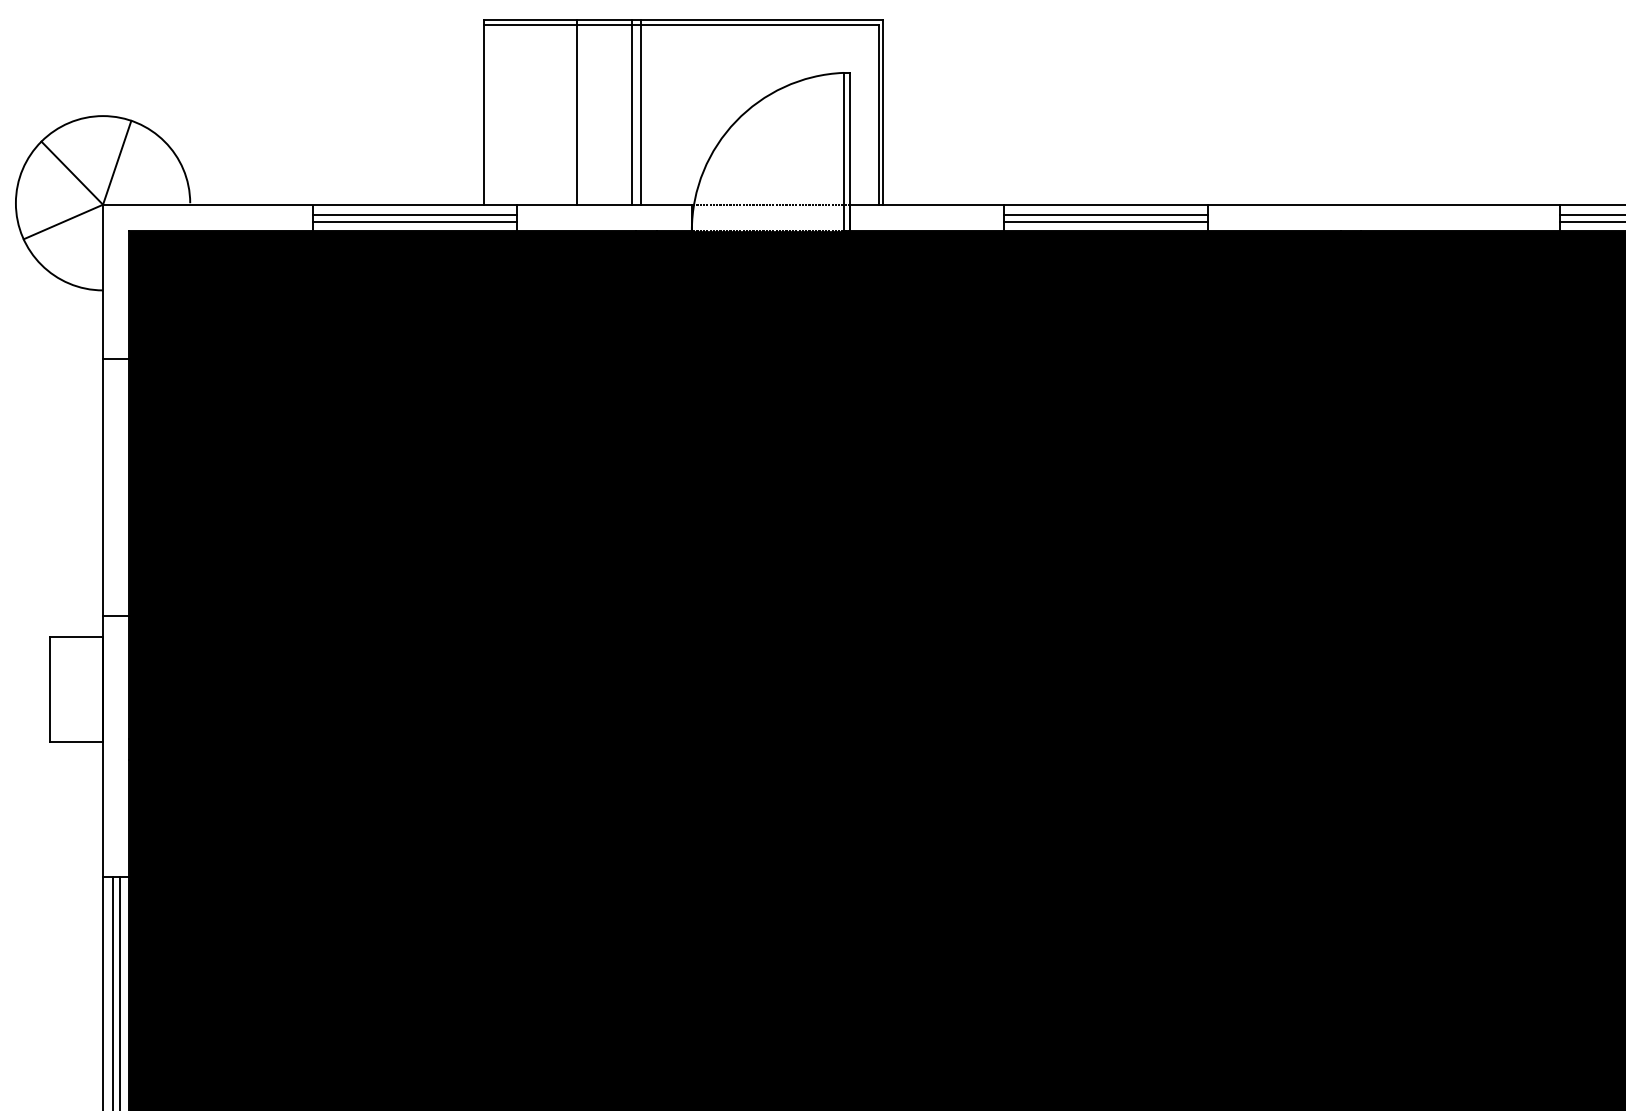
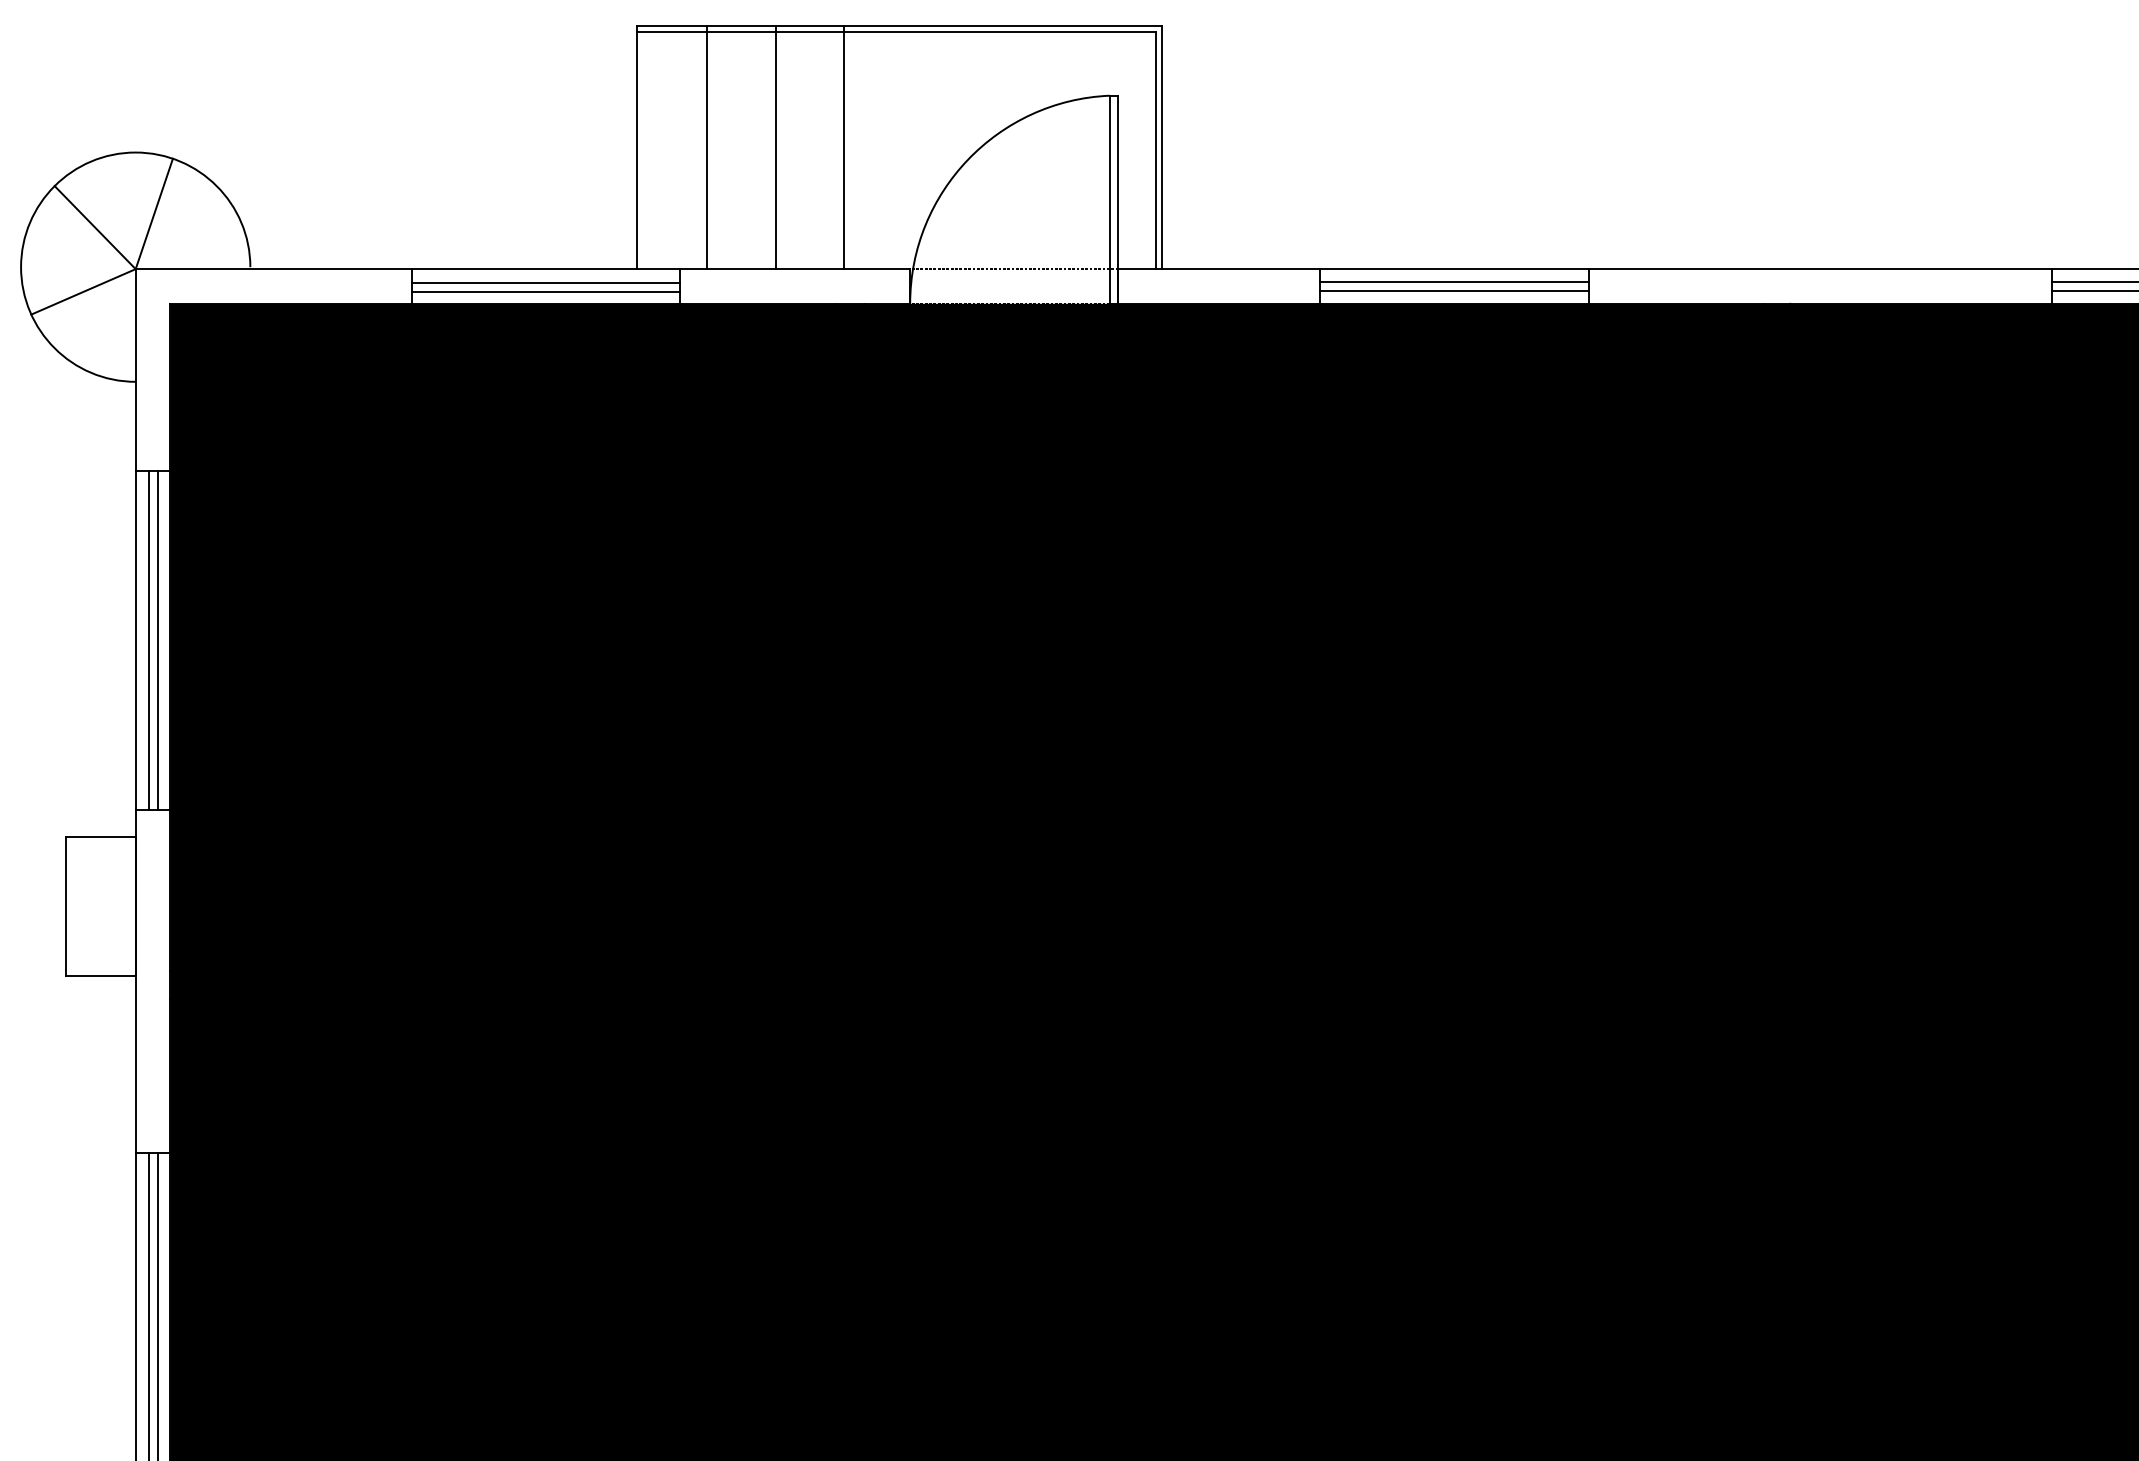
line: (577, 112) -> (707, 147), moved
line: (631, 112) -> (775, 147), moved
line: (112, 486) -> (148, 639), added
line: (120, 486) -> (158, 639), added

